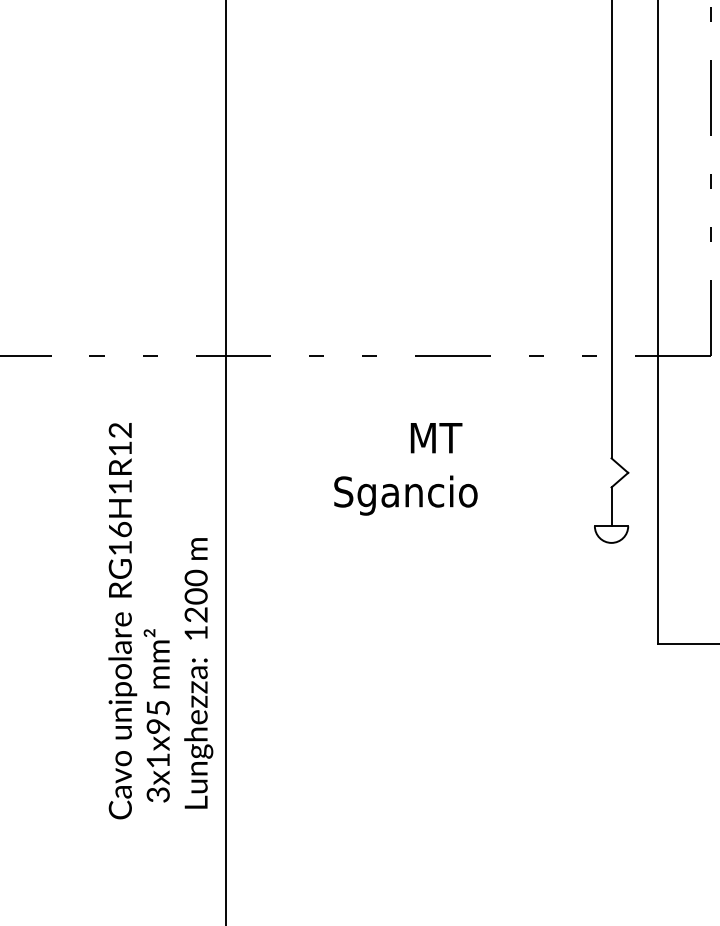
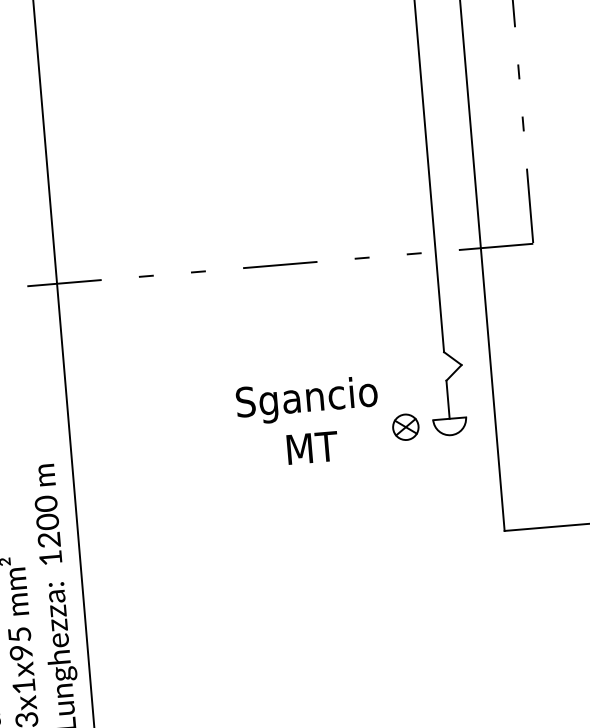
text: (436, 438) -> (312, 448), moved
text: (405, 495) -> (306, 400), moved
part: (566, 530) -> (405, 426), added

